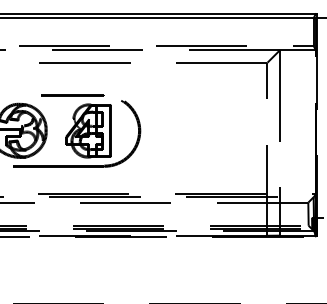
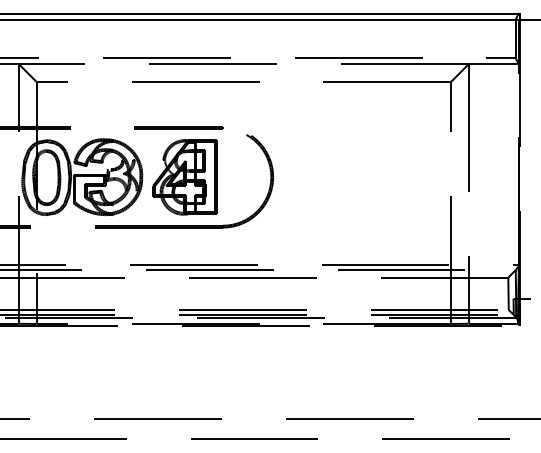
part: (88, 131) -> (184, 177), moved

